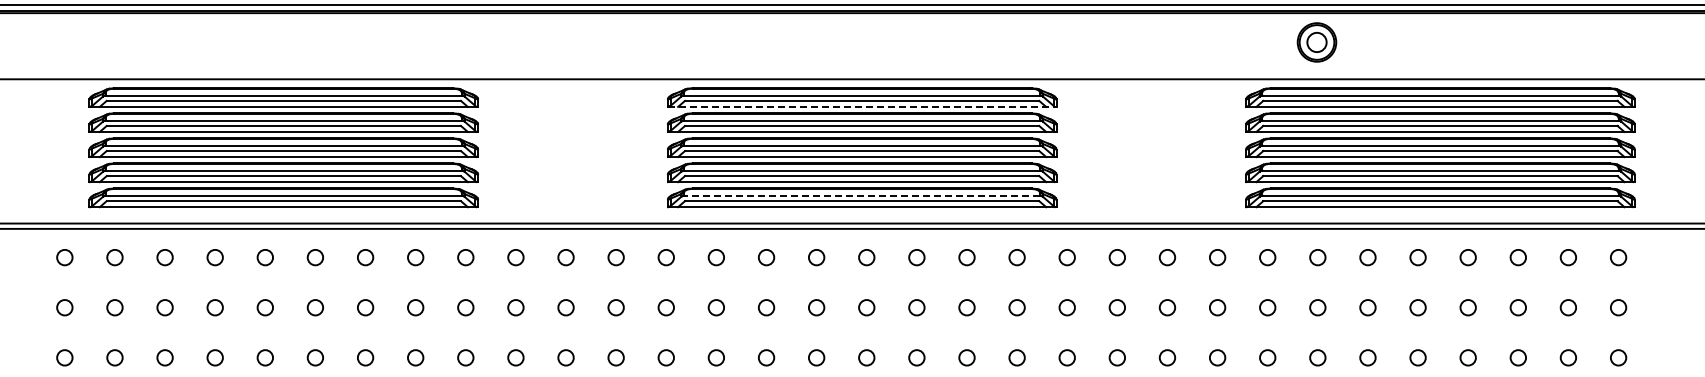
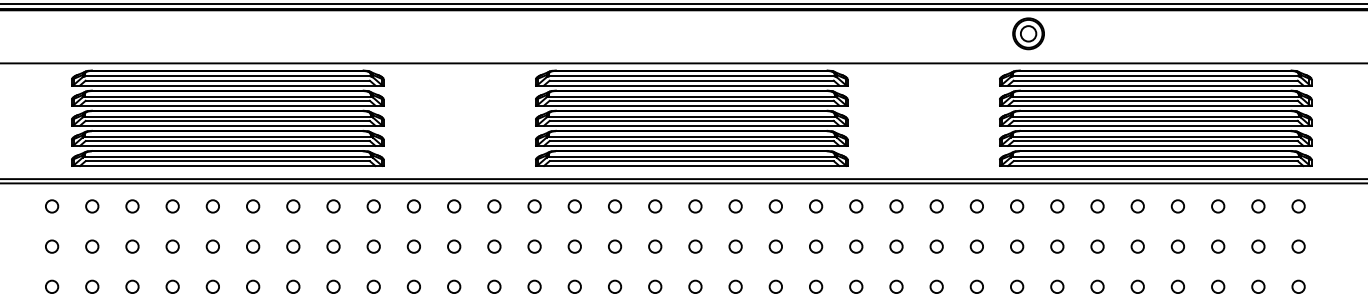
part: (1316, 42) -> (1028, 33), moved
line: (862, 106) -> (692, 85), dashed -> solid
line: (861, 195) -> (691, 156), dashed -> solid

